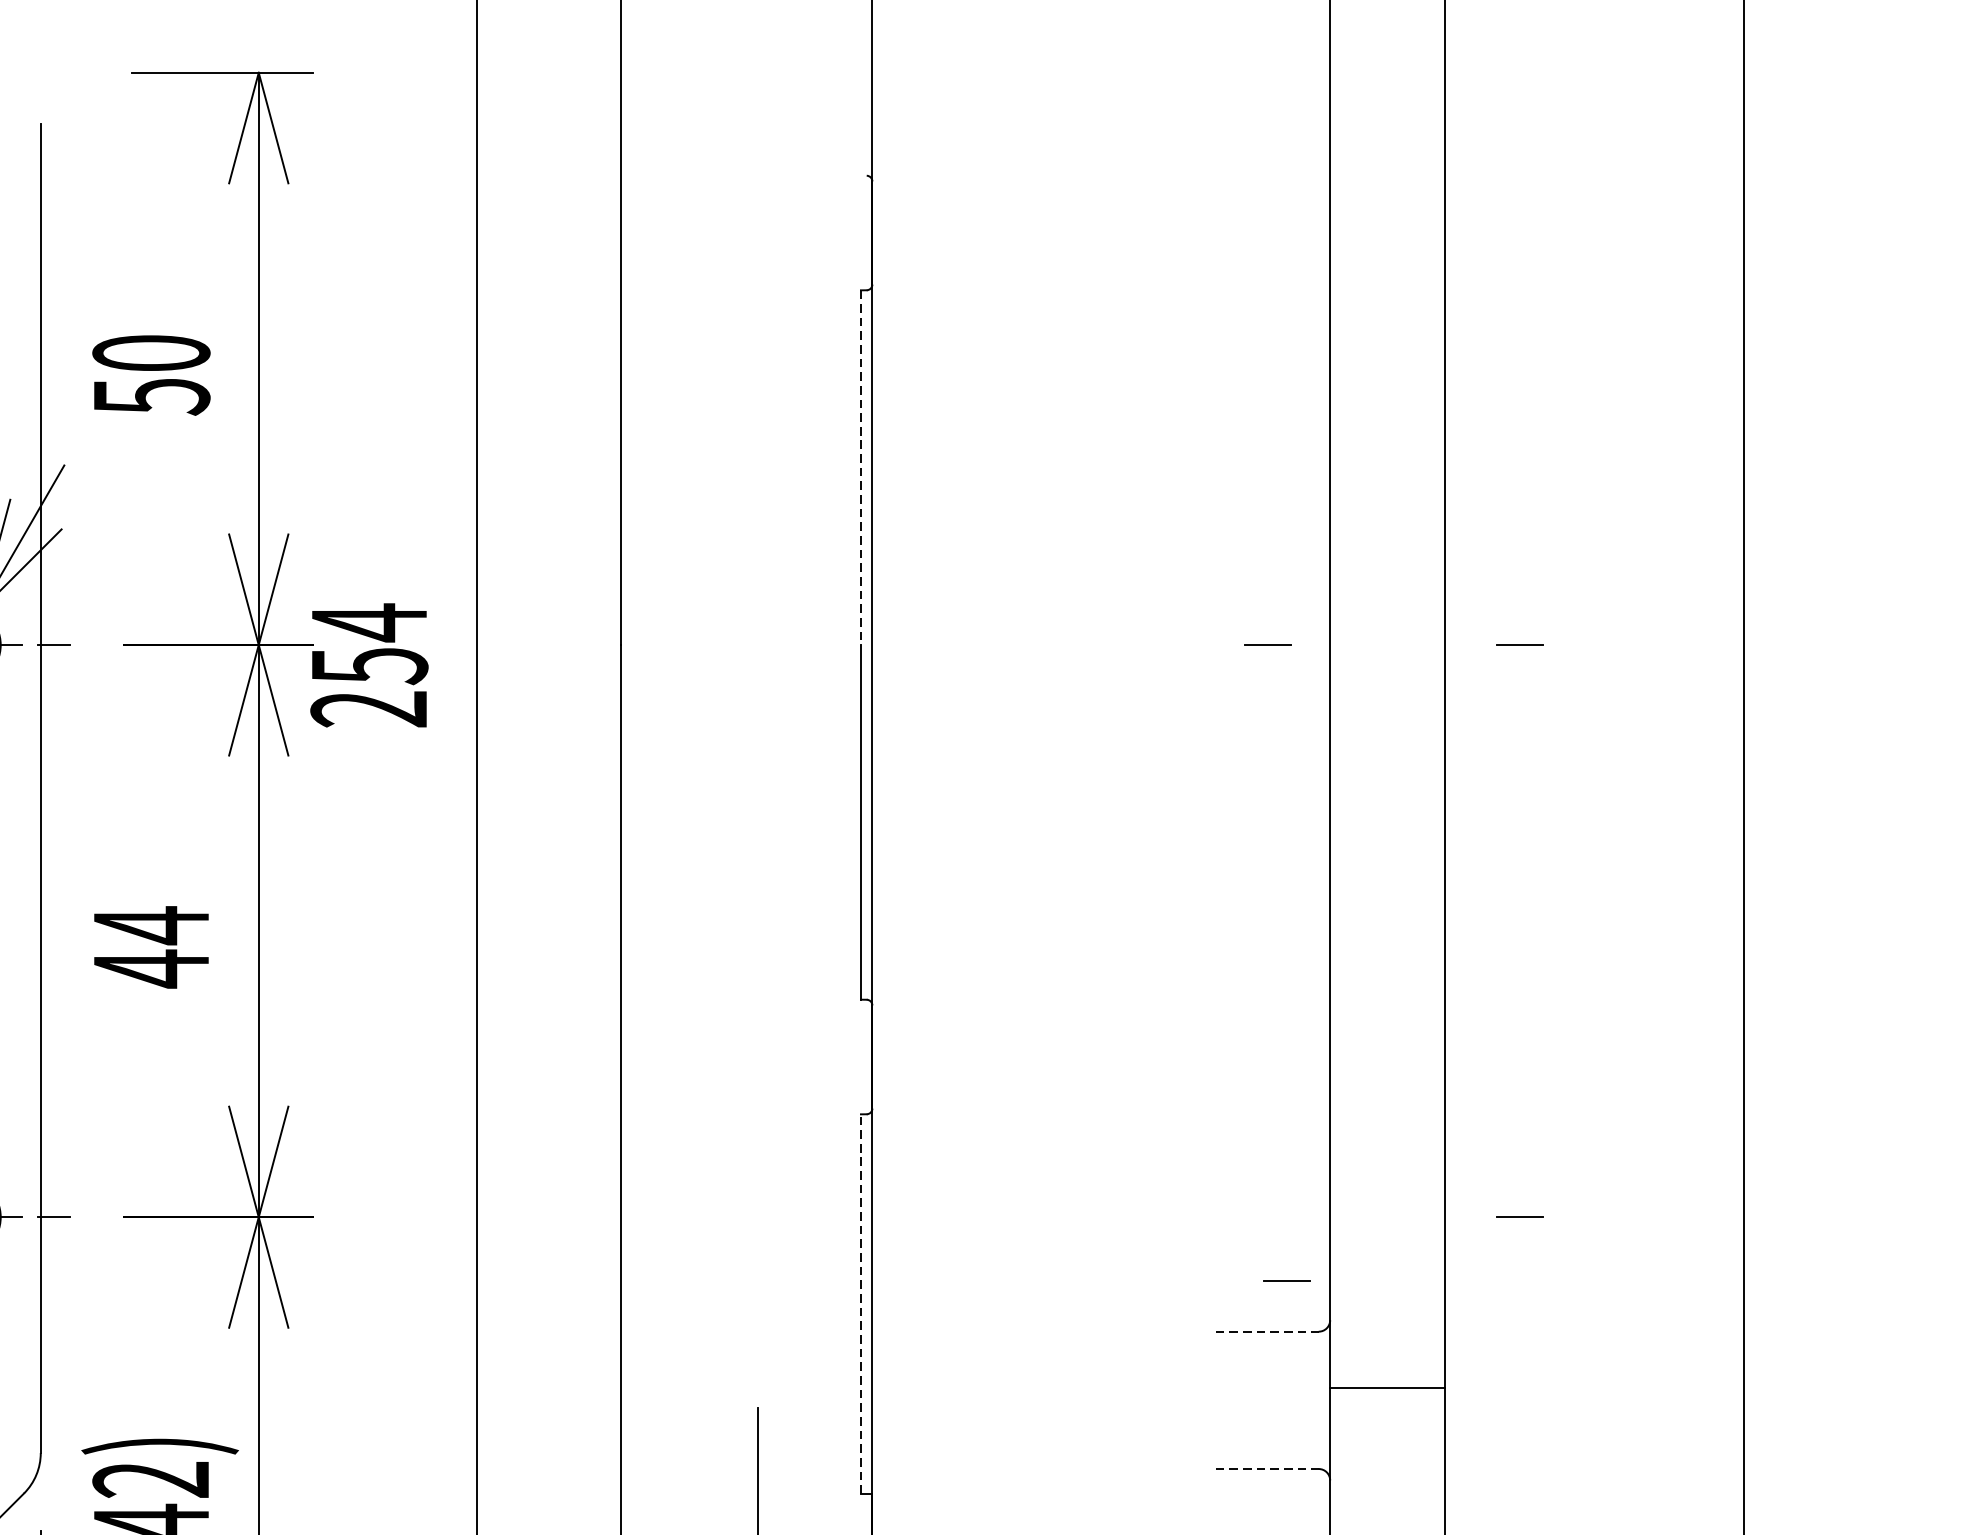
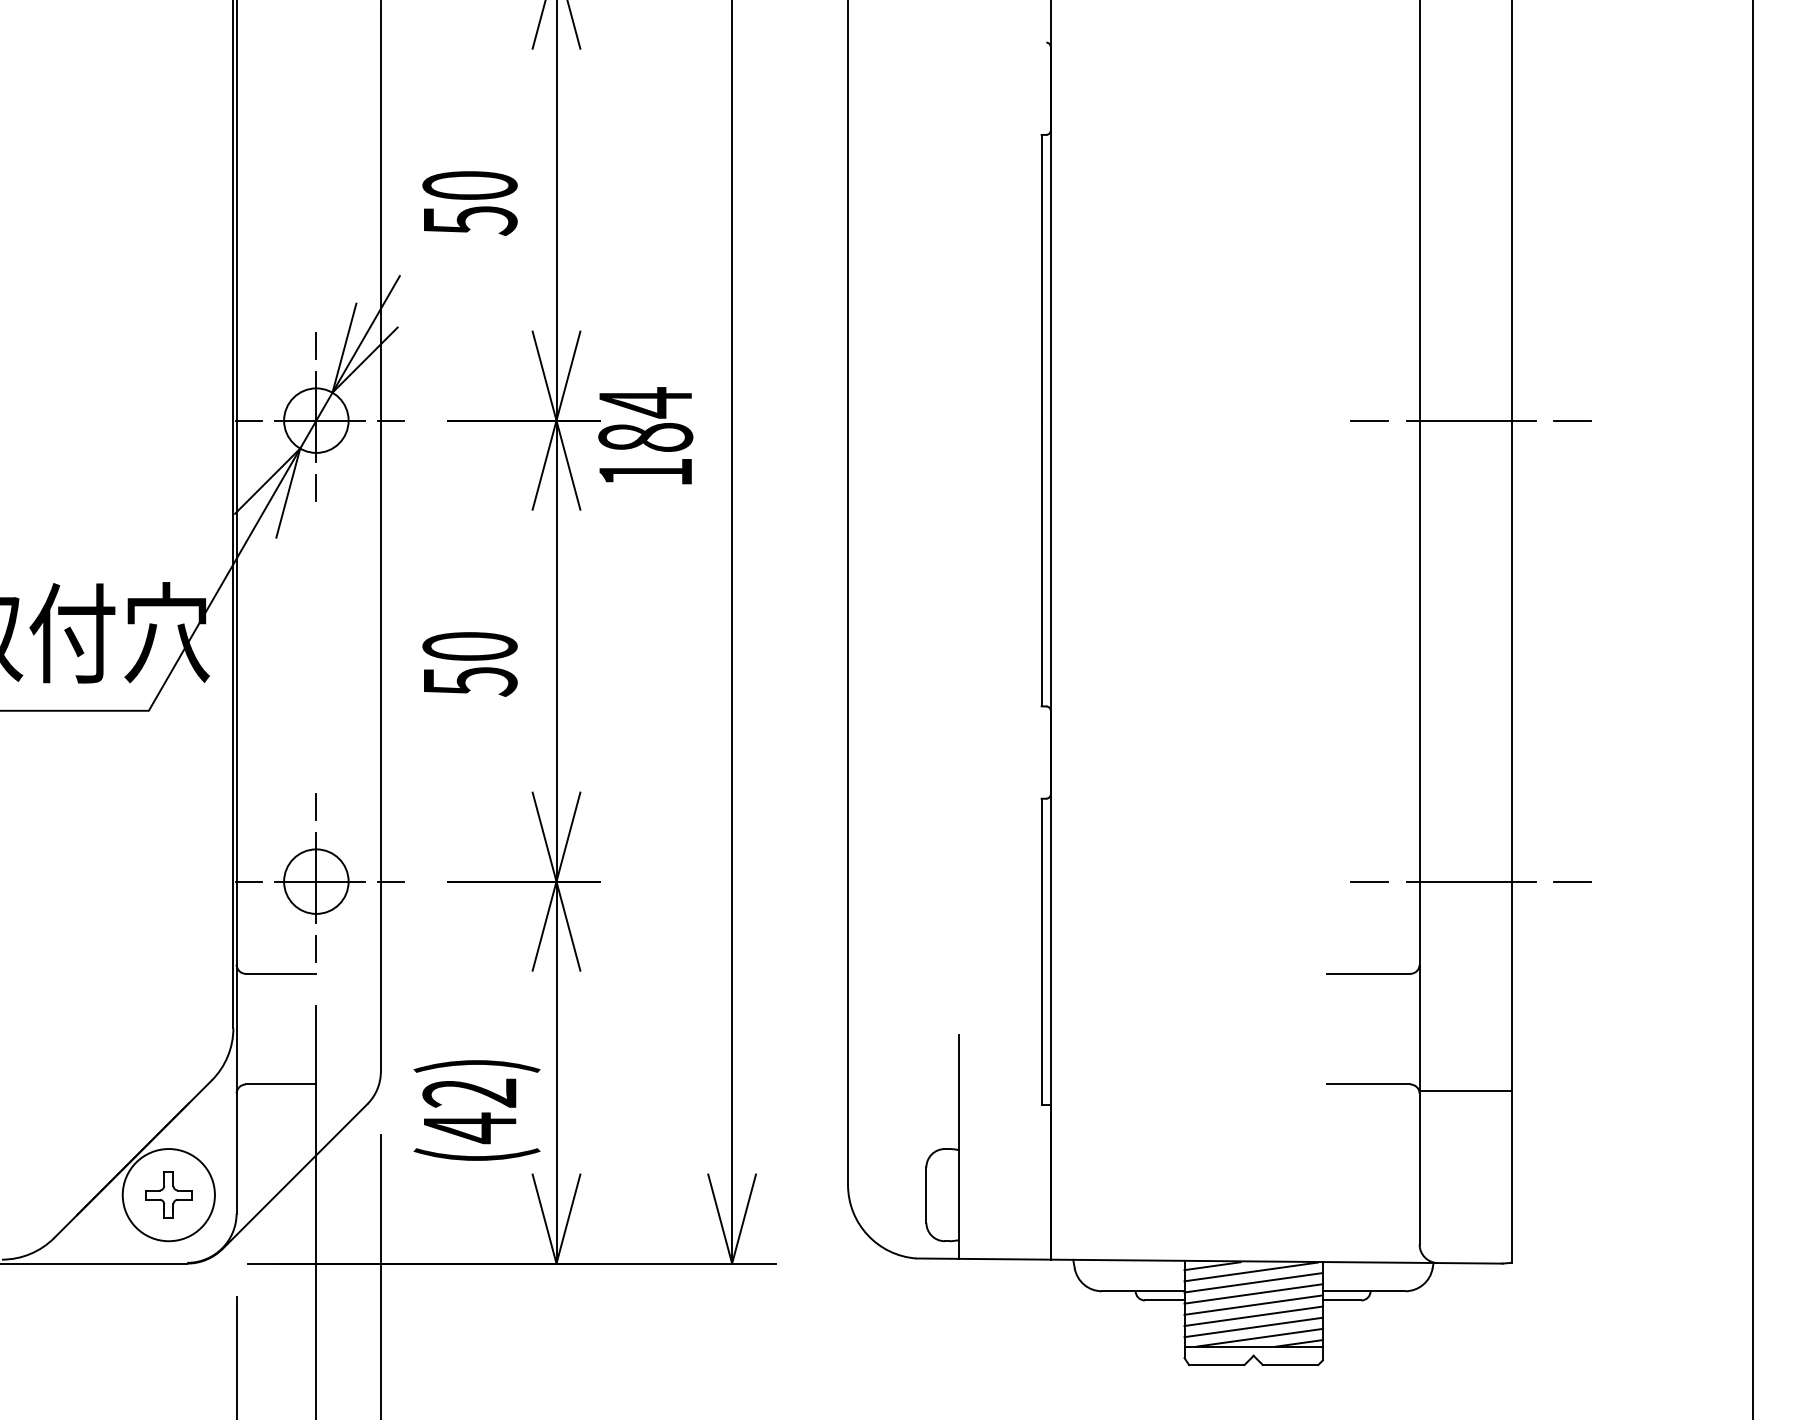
line: (860, 467) -> (1041, 277), dashed -> solid
line: (1393, 644) -> (1470, 420), added
text: (369, 688) -> (645, 455), 254 -> 184
text: (150, 947) -> (469, 664), 44 -> 50
line: (1393, 1217) -> (1470, 881), added
line: (1286, 1280) -> (1369, 881), moved
line: (860, 1303) -> (1041, 951), dashed -> solid
line: (1267, 1331) -> (1369, 973), dashed -> solid
line: (1387, 1387) -> (1465, 1090), moved
line: (1267, 1469) -> (1369, 1084), dashed -> solid

